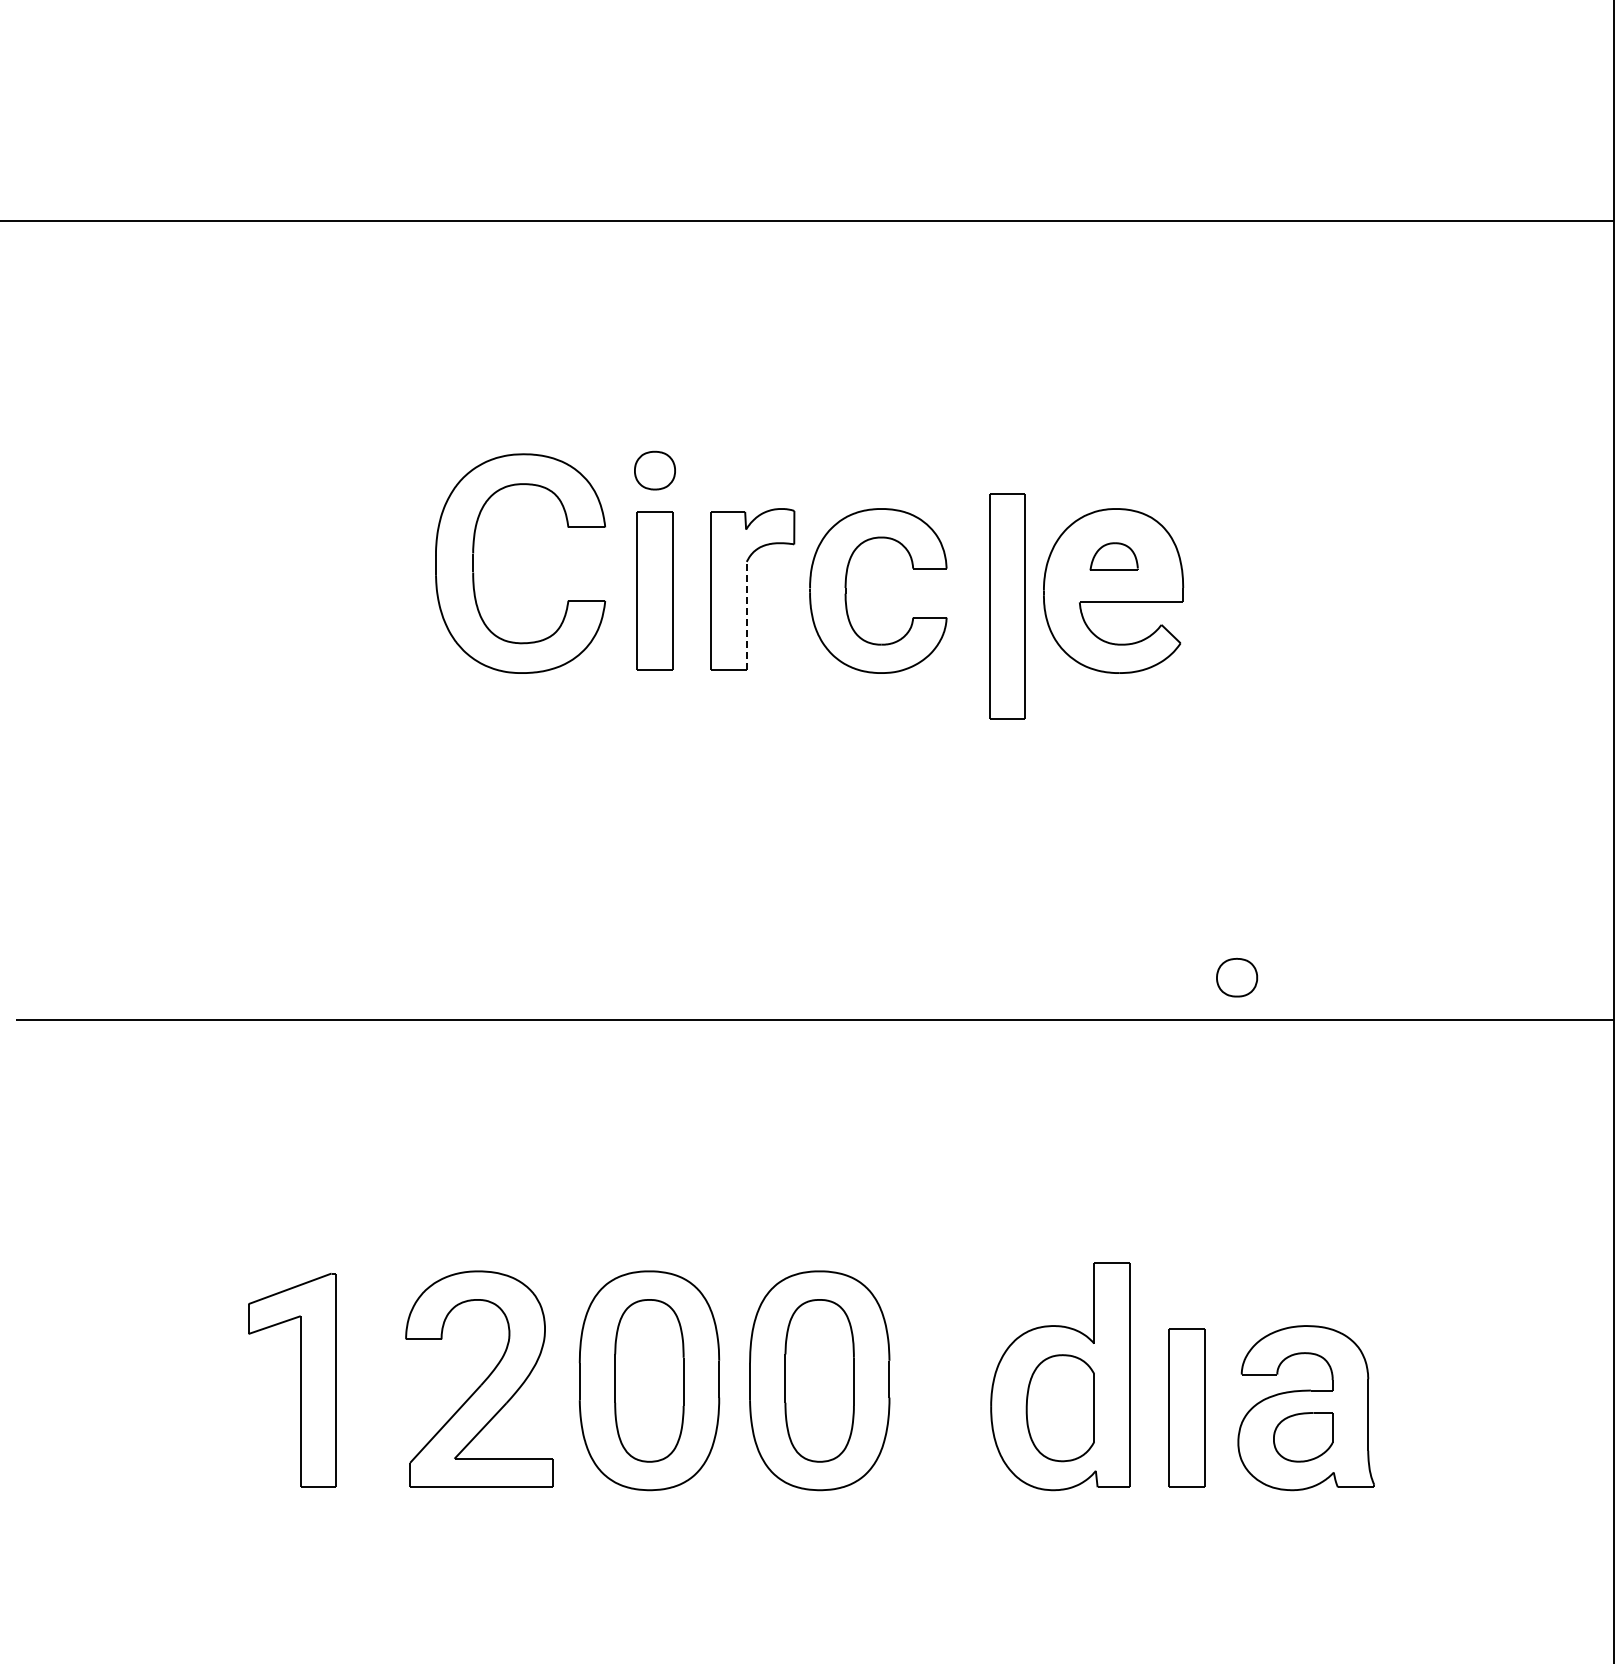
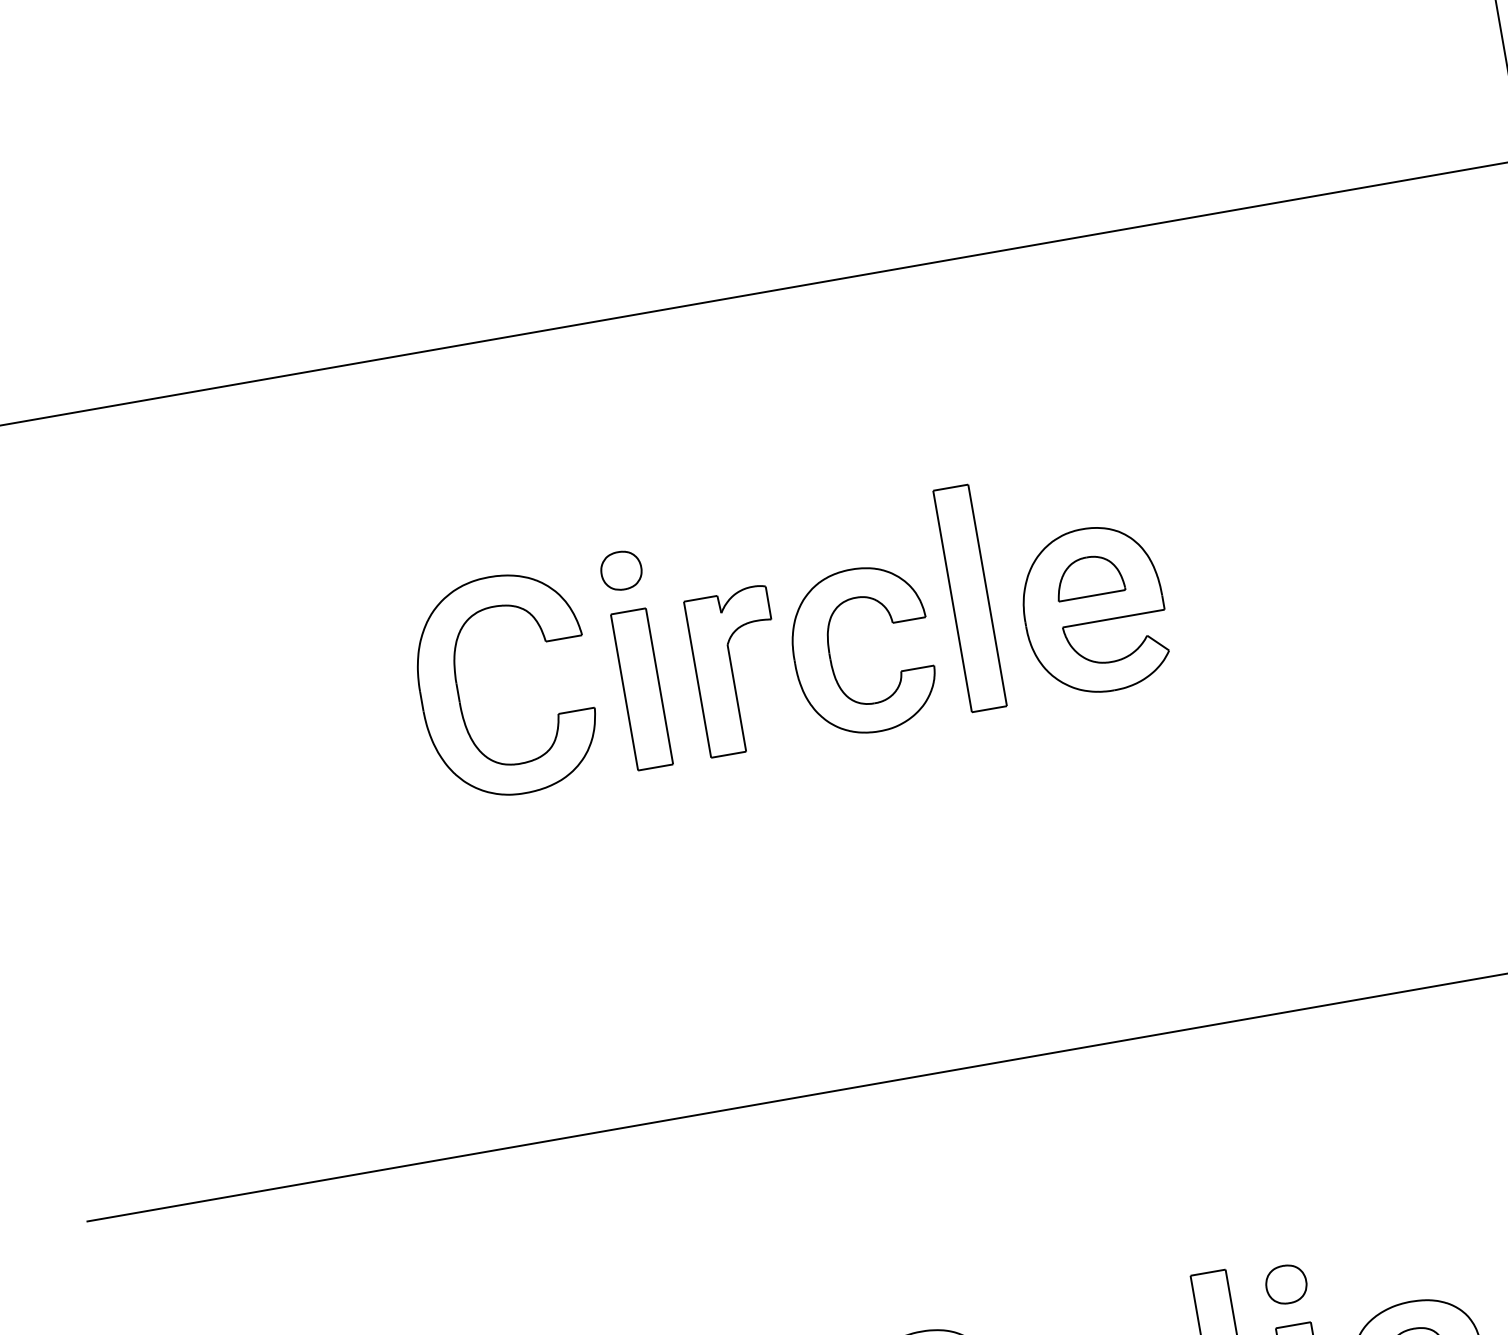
part: (1113, 556) -> (1088, 576), size x1.43
part: (1007, 606) -> (969, 598), moved
line: (746, 615) -> (736, 697), dashed -> solid
part: (1237, 977) -> (1286, 1284), moved

